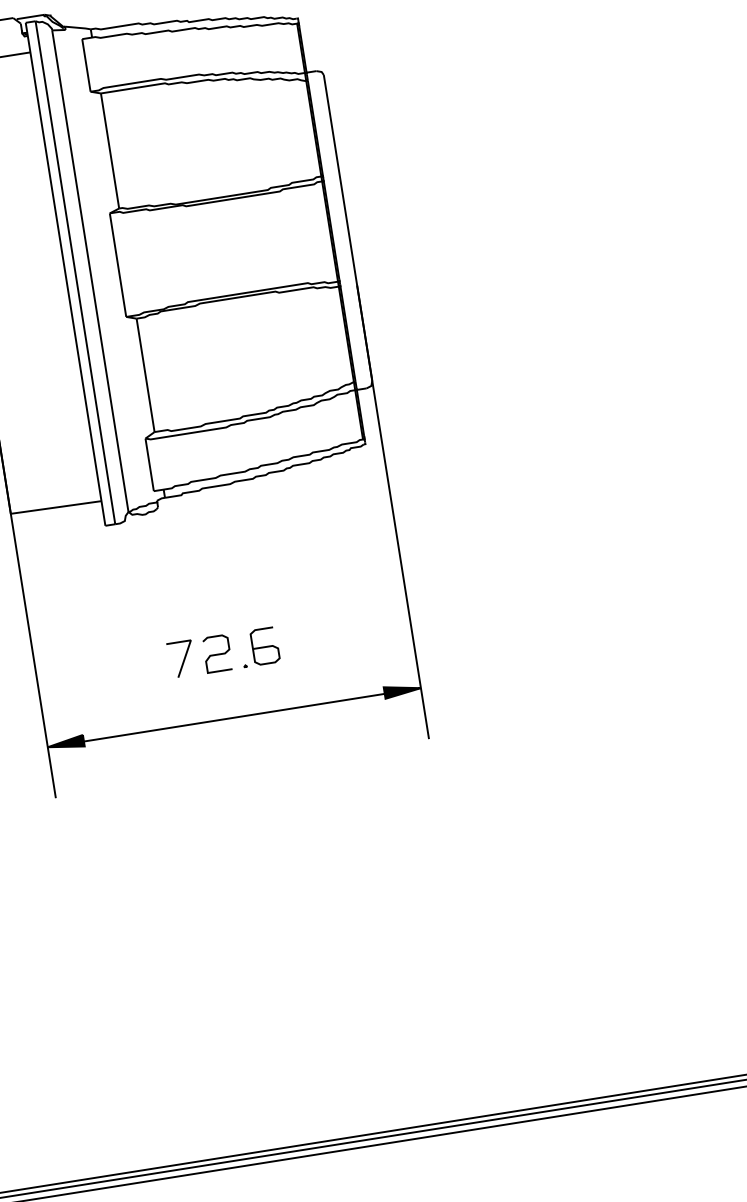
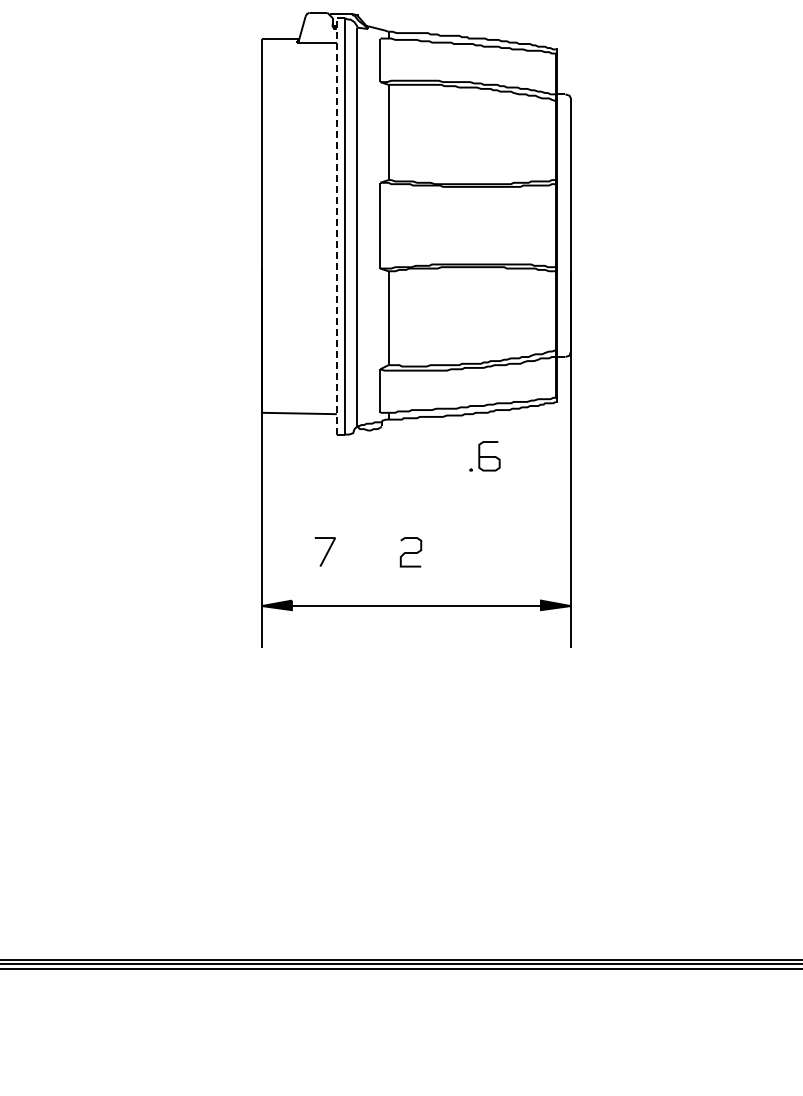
line: (64, 273) -> (336, 225), solid -> dashed
part: (259, 647) -> (484, 456), moved
line: (183, 659) -> (326, 552), moved

